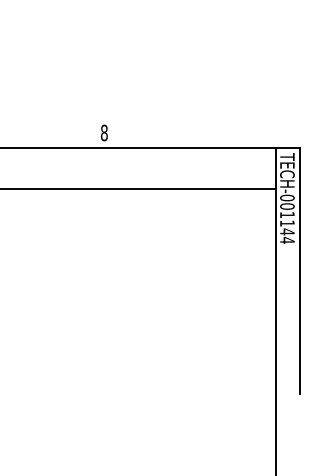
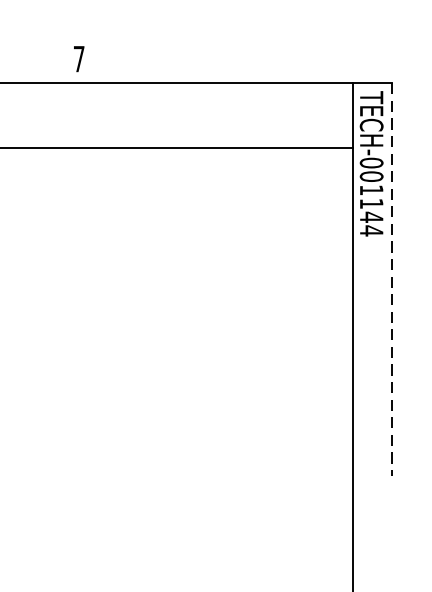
text: (104, 132) -> (79, 58), 8 -> 7
line: (300, 270) -> (392, 278), solid -> dashed

